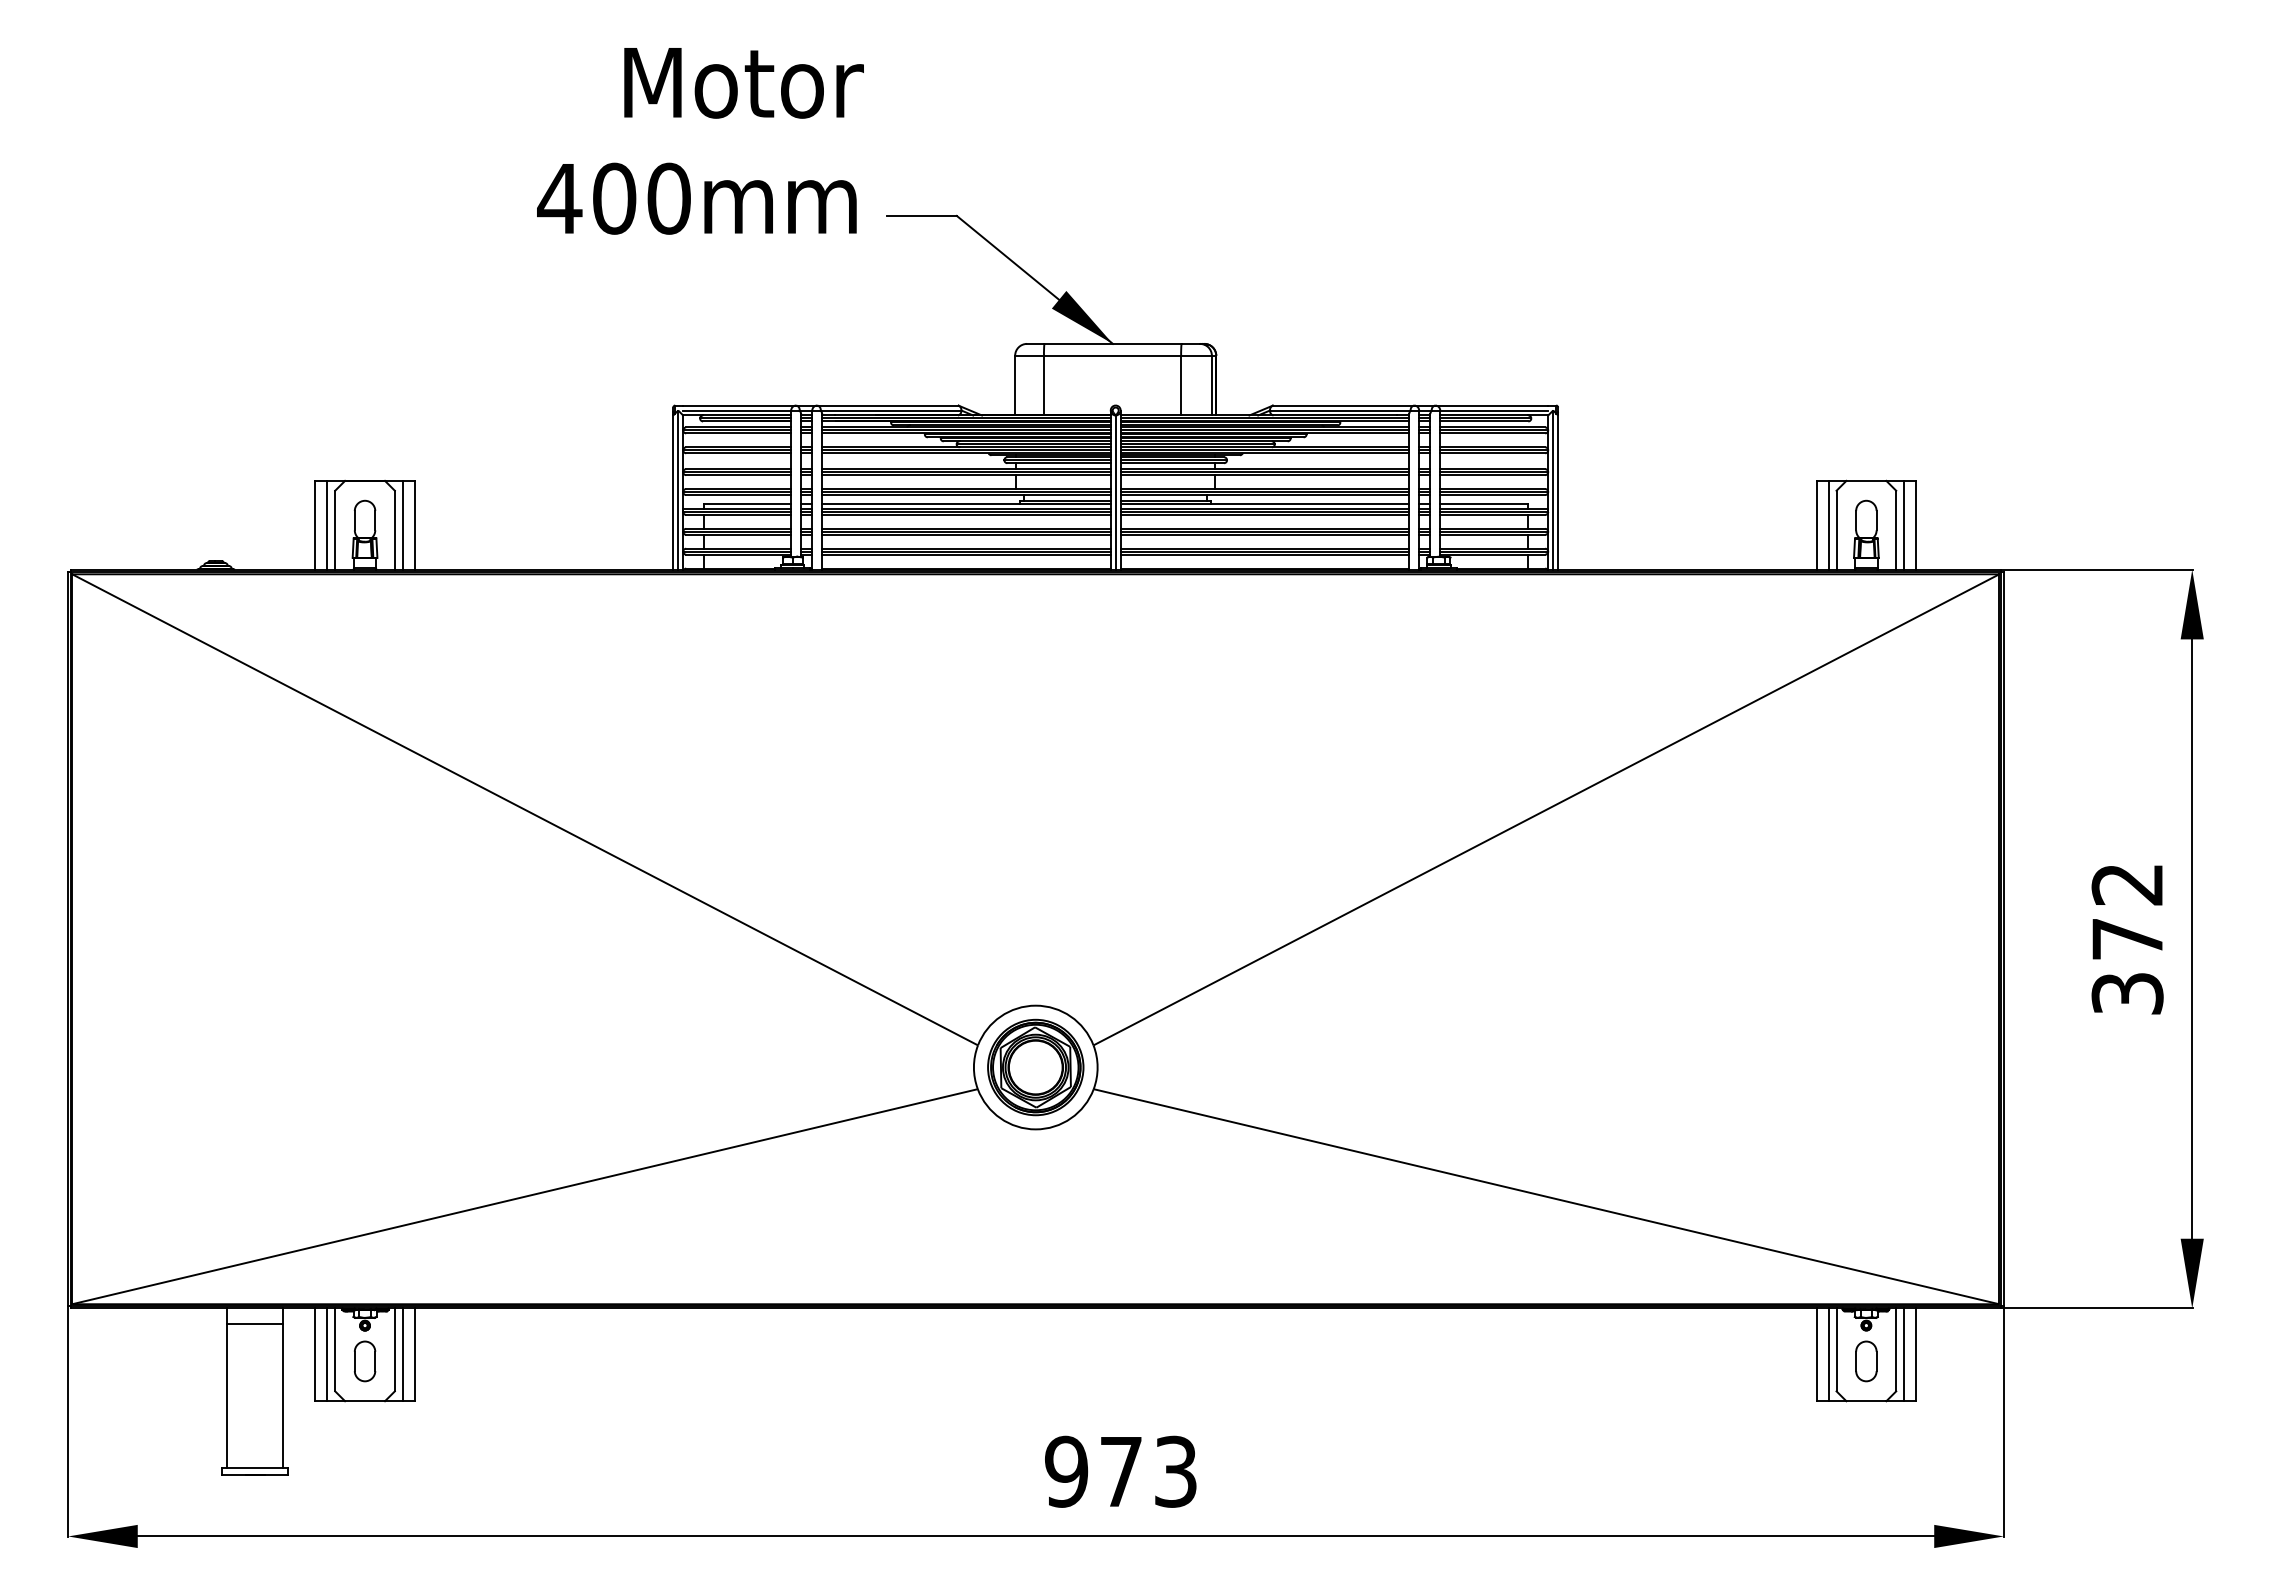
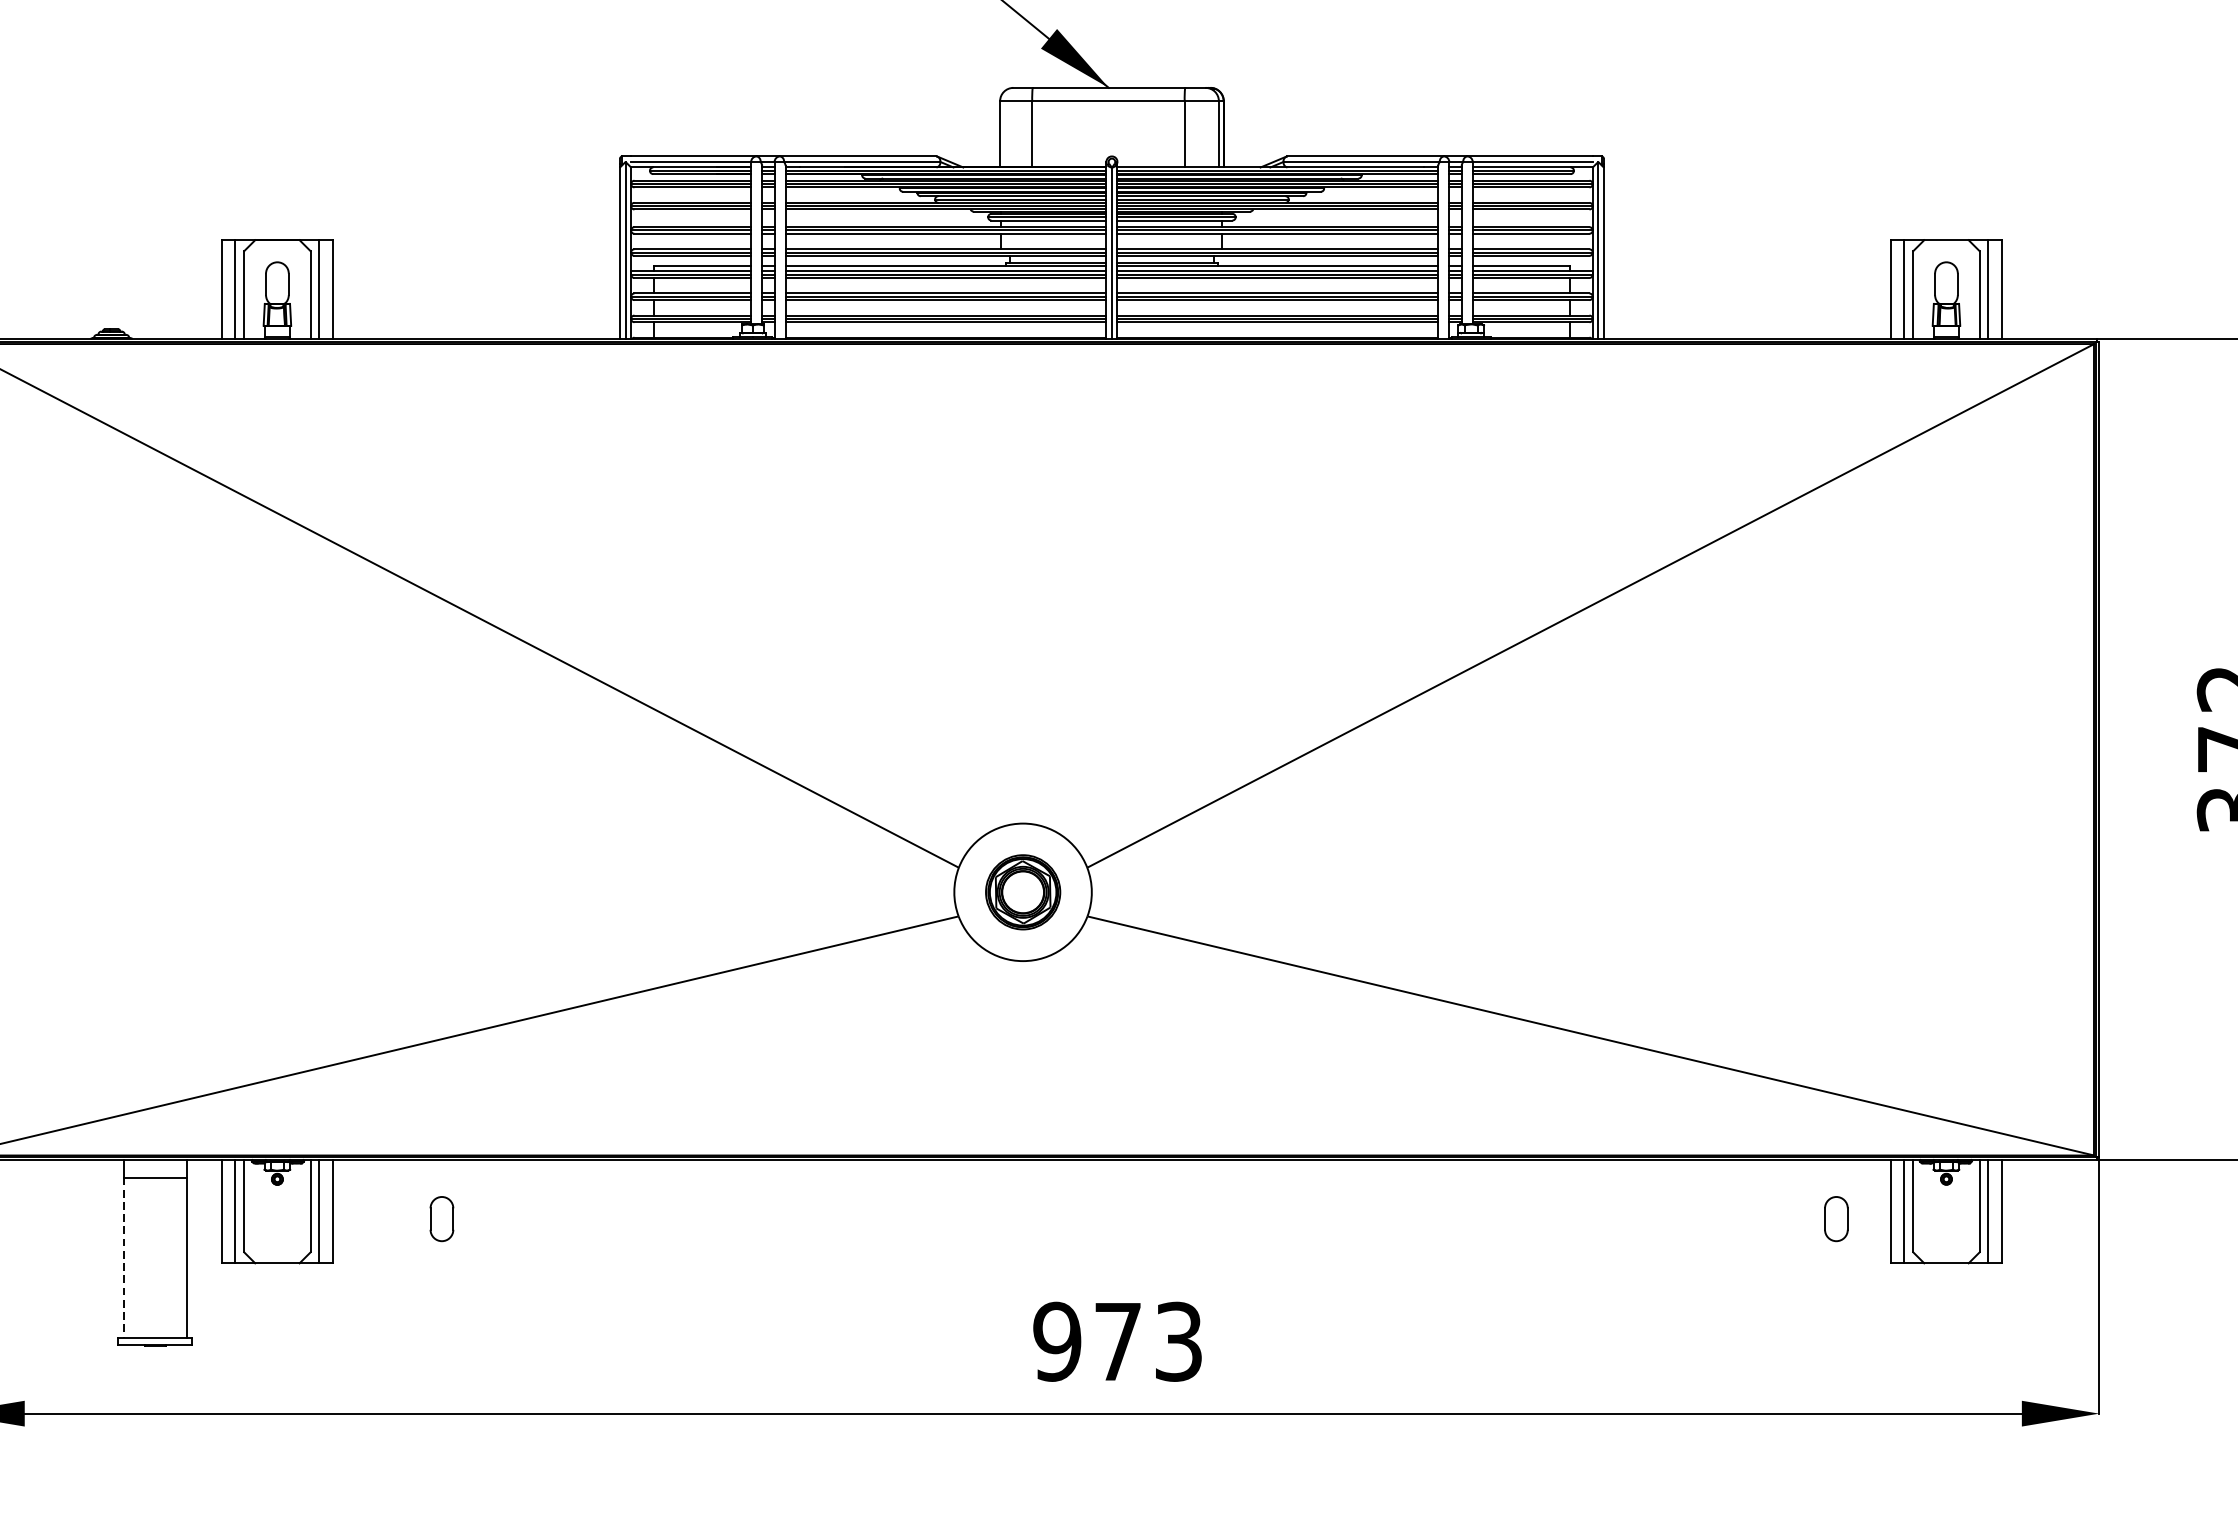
part: (1035, 1067) -> (1022, 892), size x0.7
part: (364, 1361) -> (441, 1219), moved
part: (1866, 1361) -> (1836, 1219), moved
line: (226, 1396) -> (123, 1258), solid -> dashed

